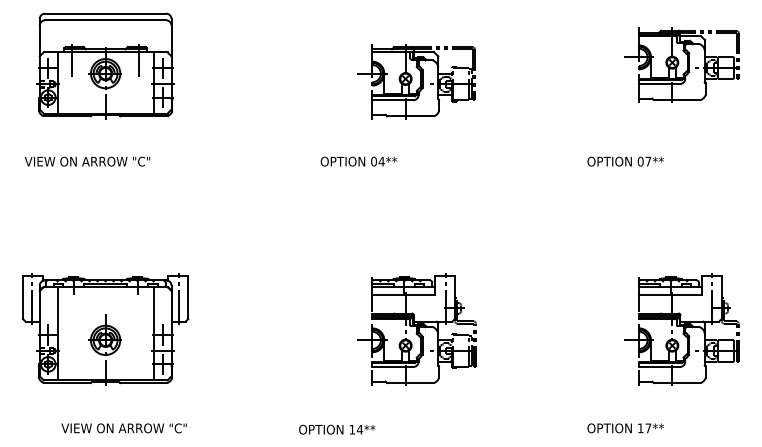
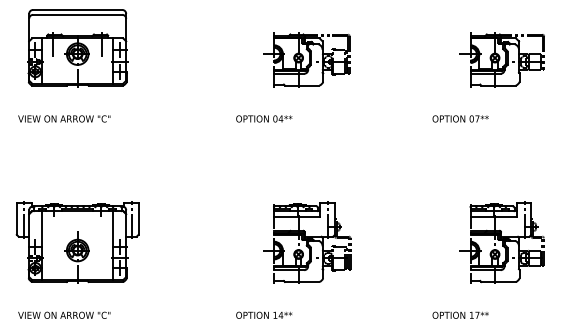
part: (681, 64) -> (501, 59), moved
text: (124, 427) -> (64, 314), moved
text: (337, 428) -> (264, 314), moved

